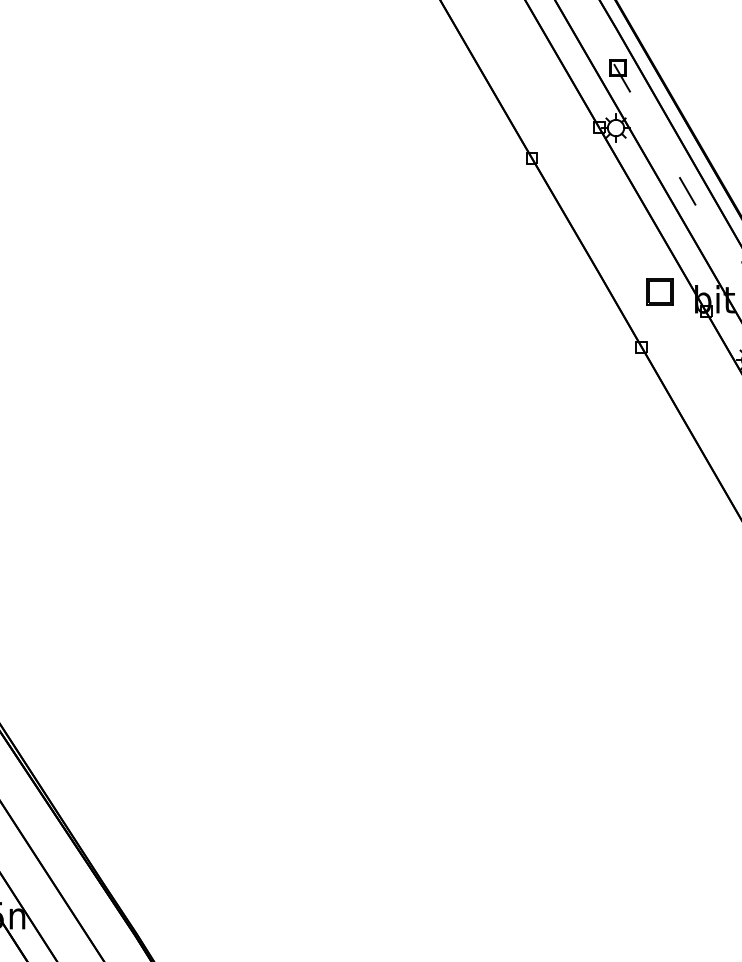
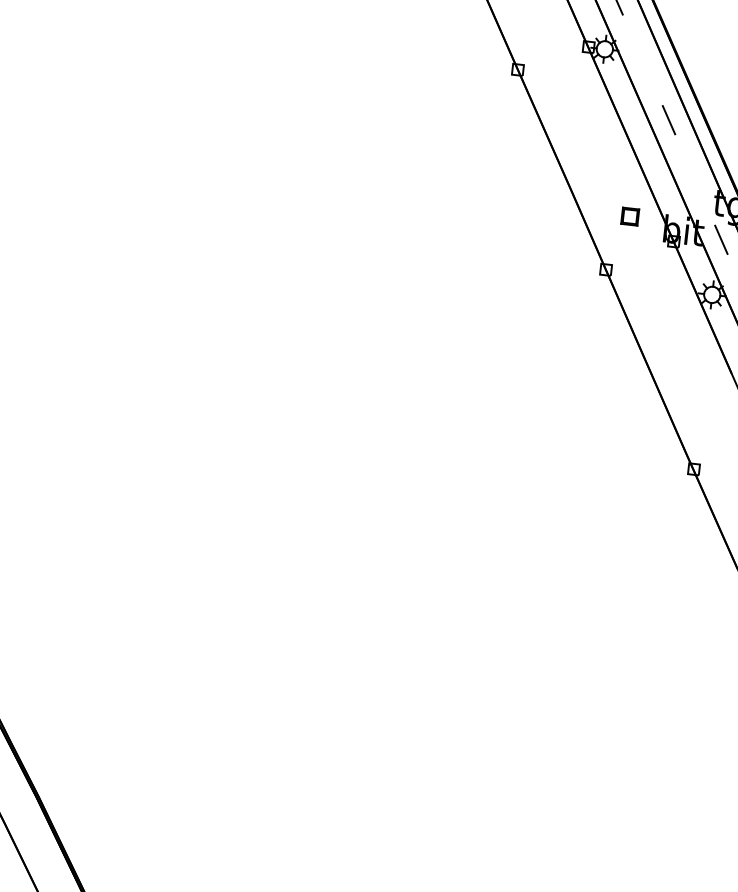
part: (659, 291) -> (629, 216), size x0.62

